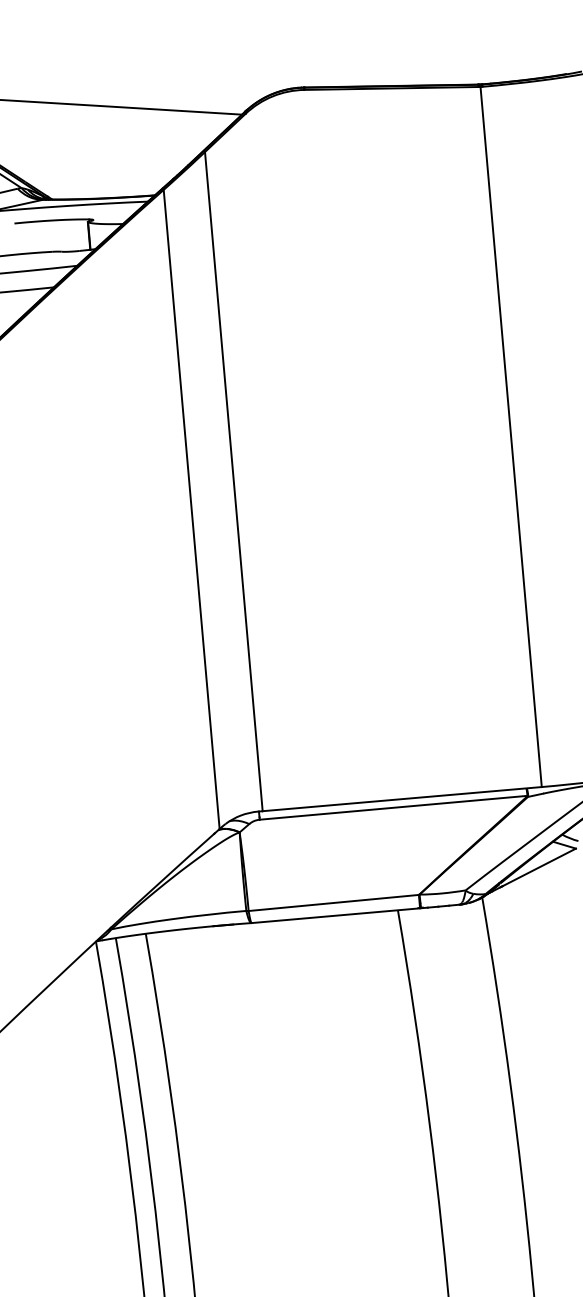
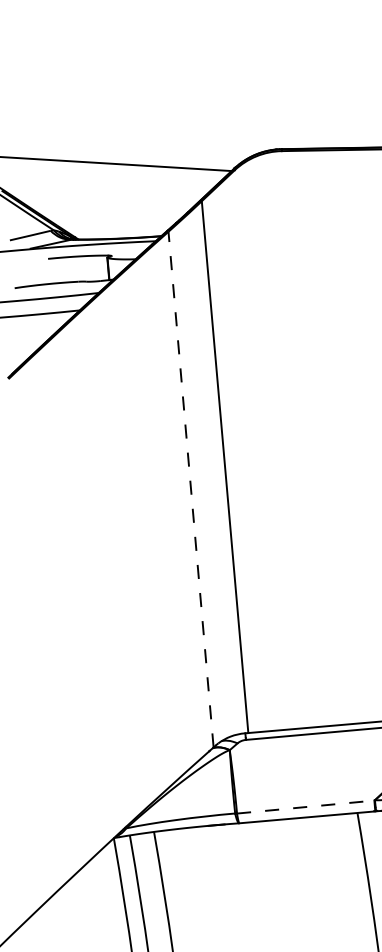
line: (191, 509) -> (190, 489), solid -> dashed
line: (334, 902) -> (306, 806), solid -> dashed

